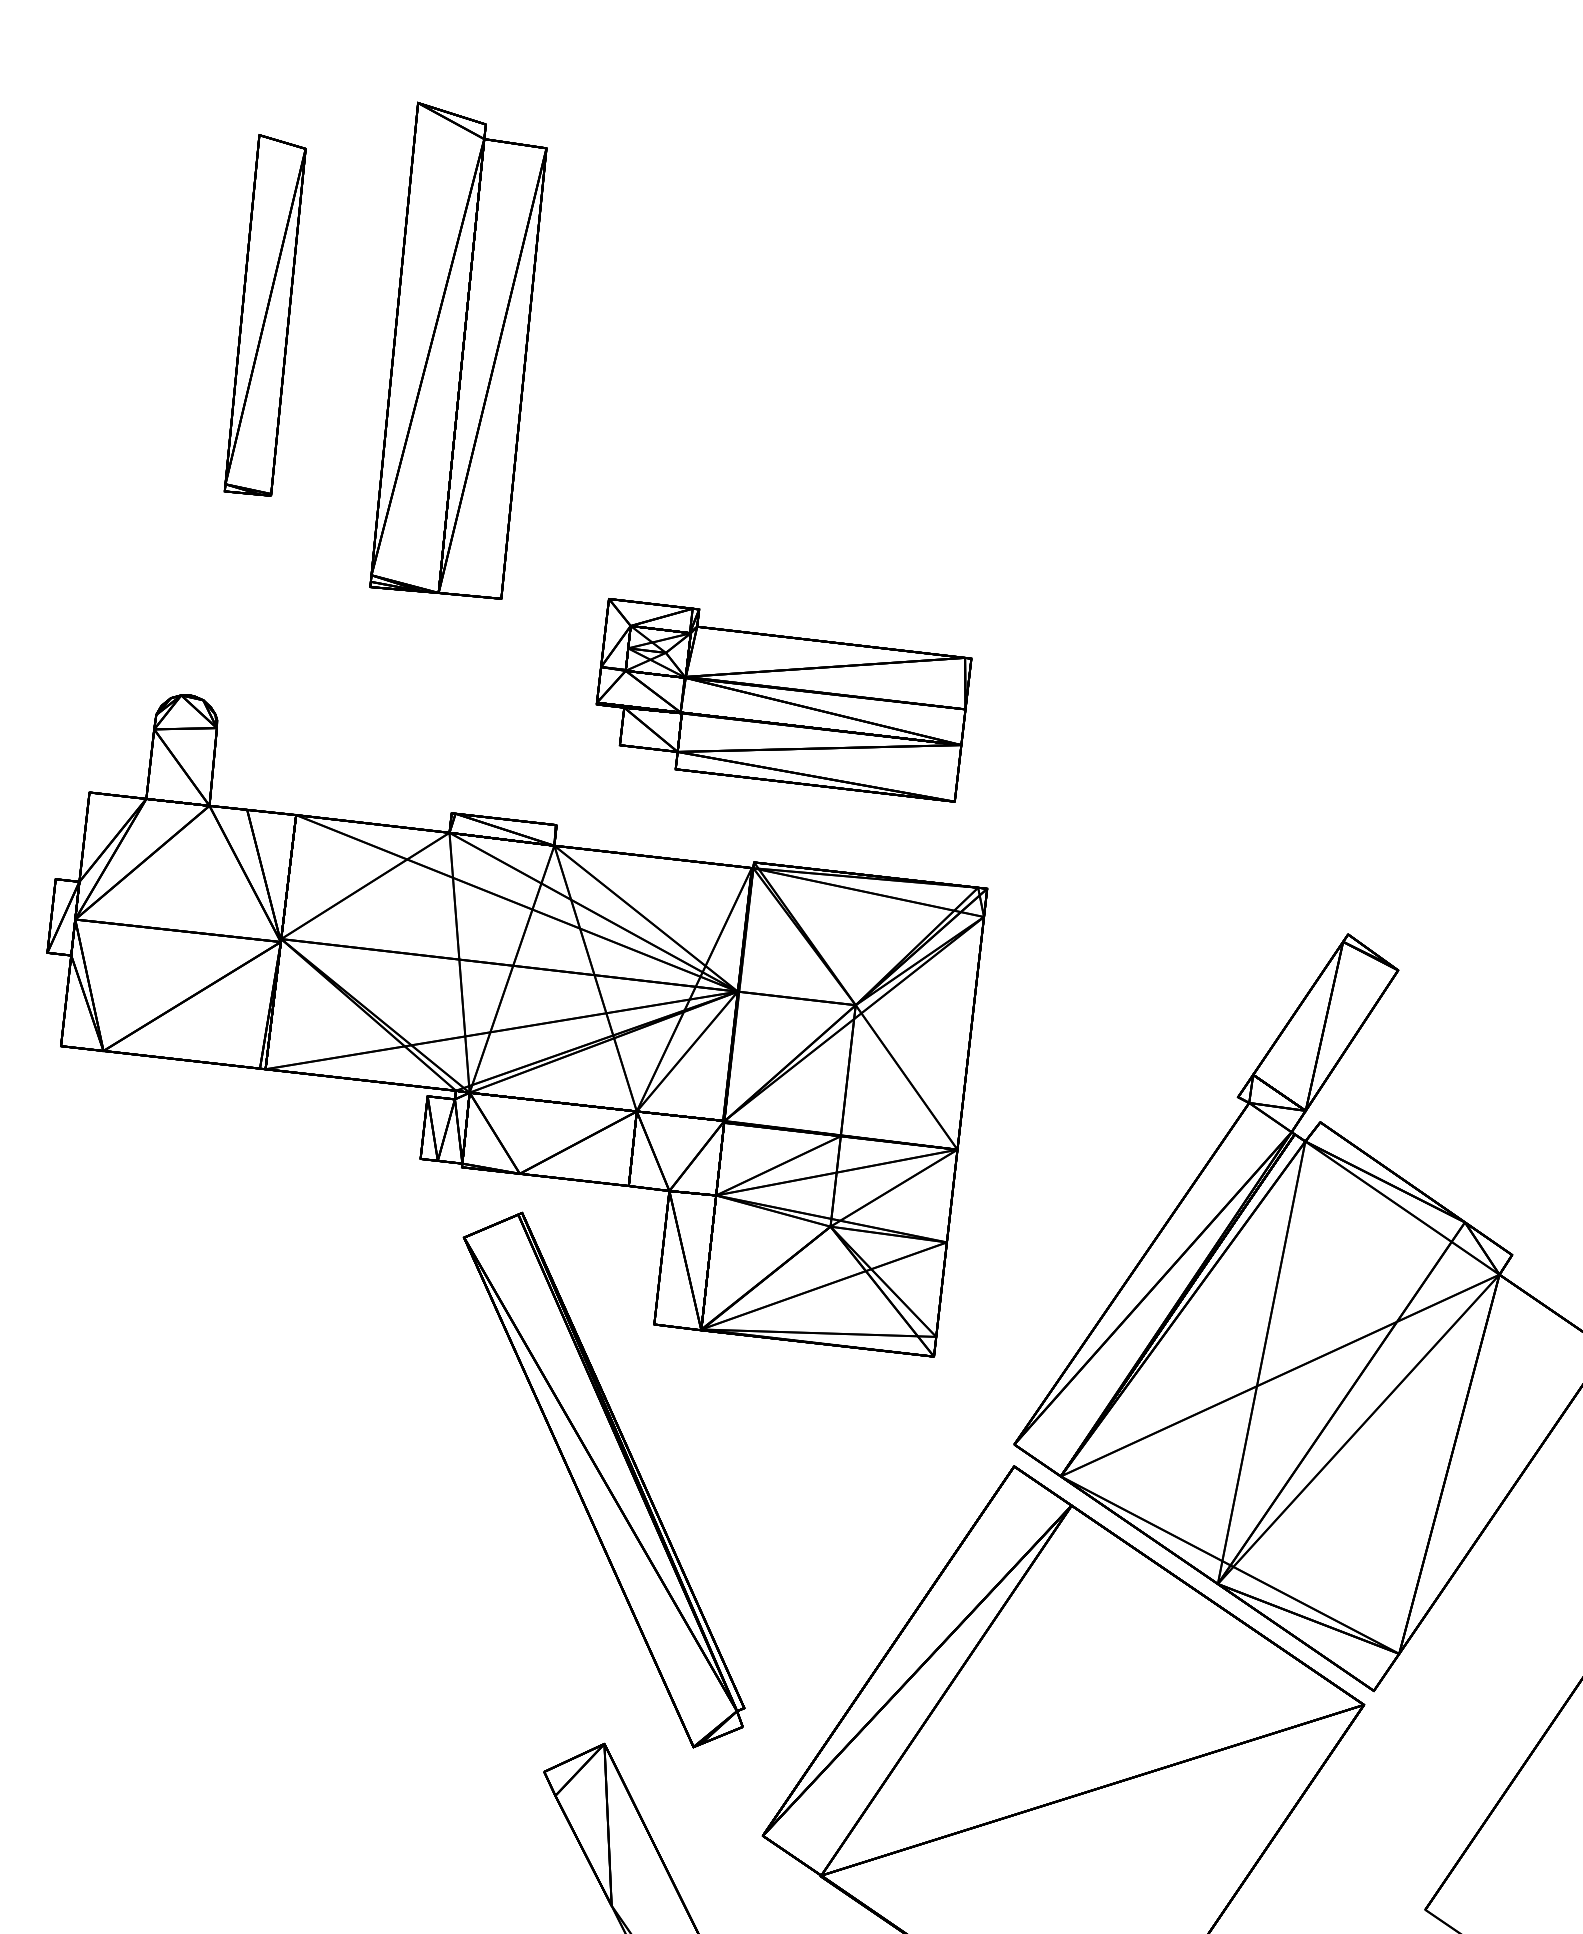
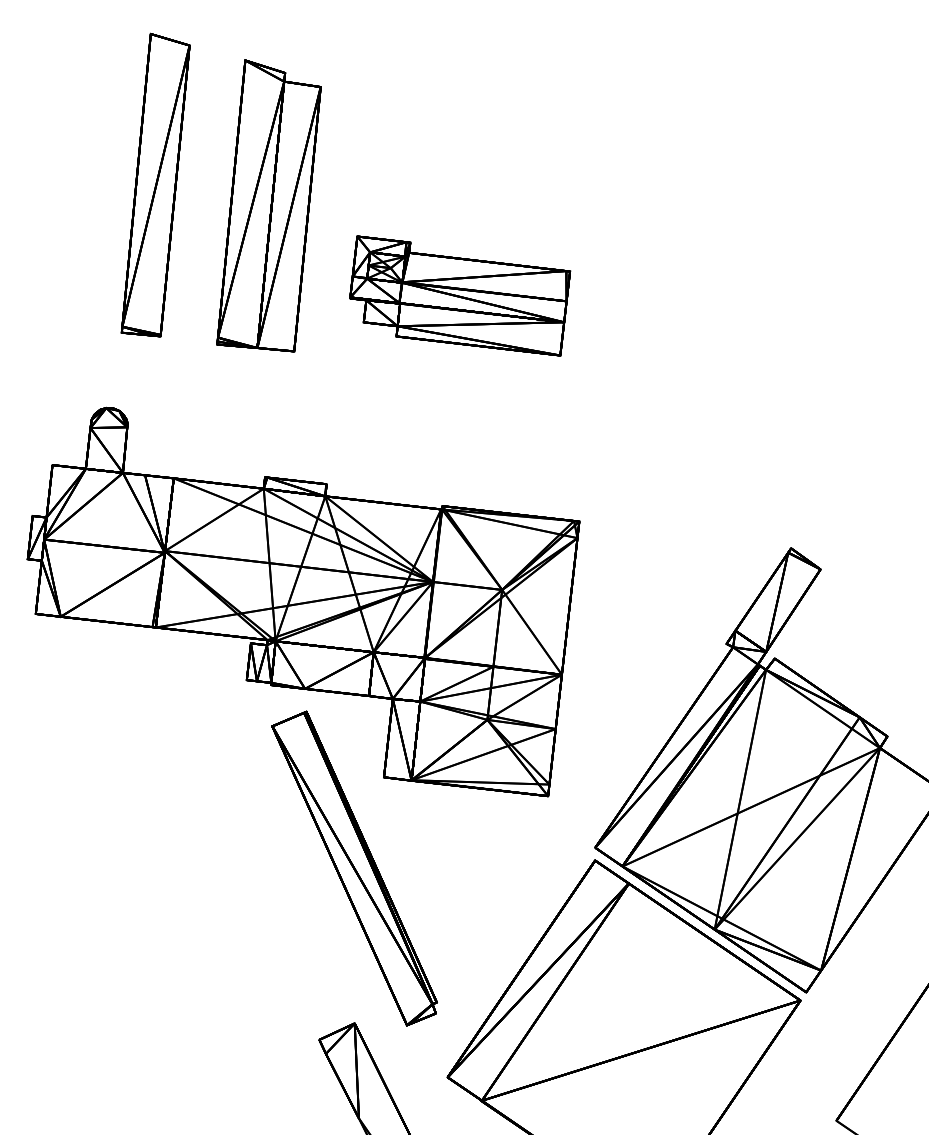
part: (264, 314) -> (155, 184), size x1.43
part: (784, 699) -> (460, 295), moved

